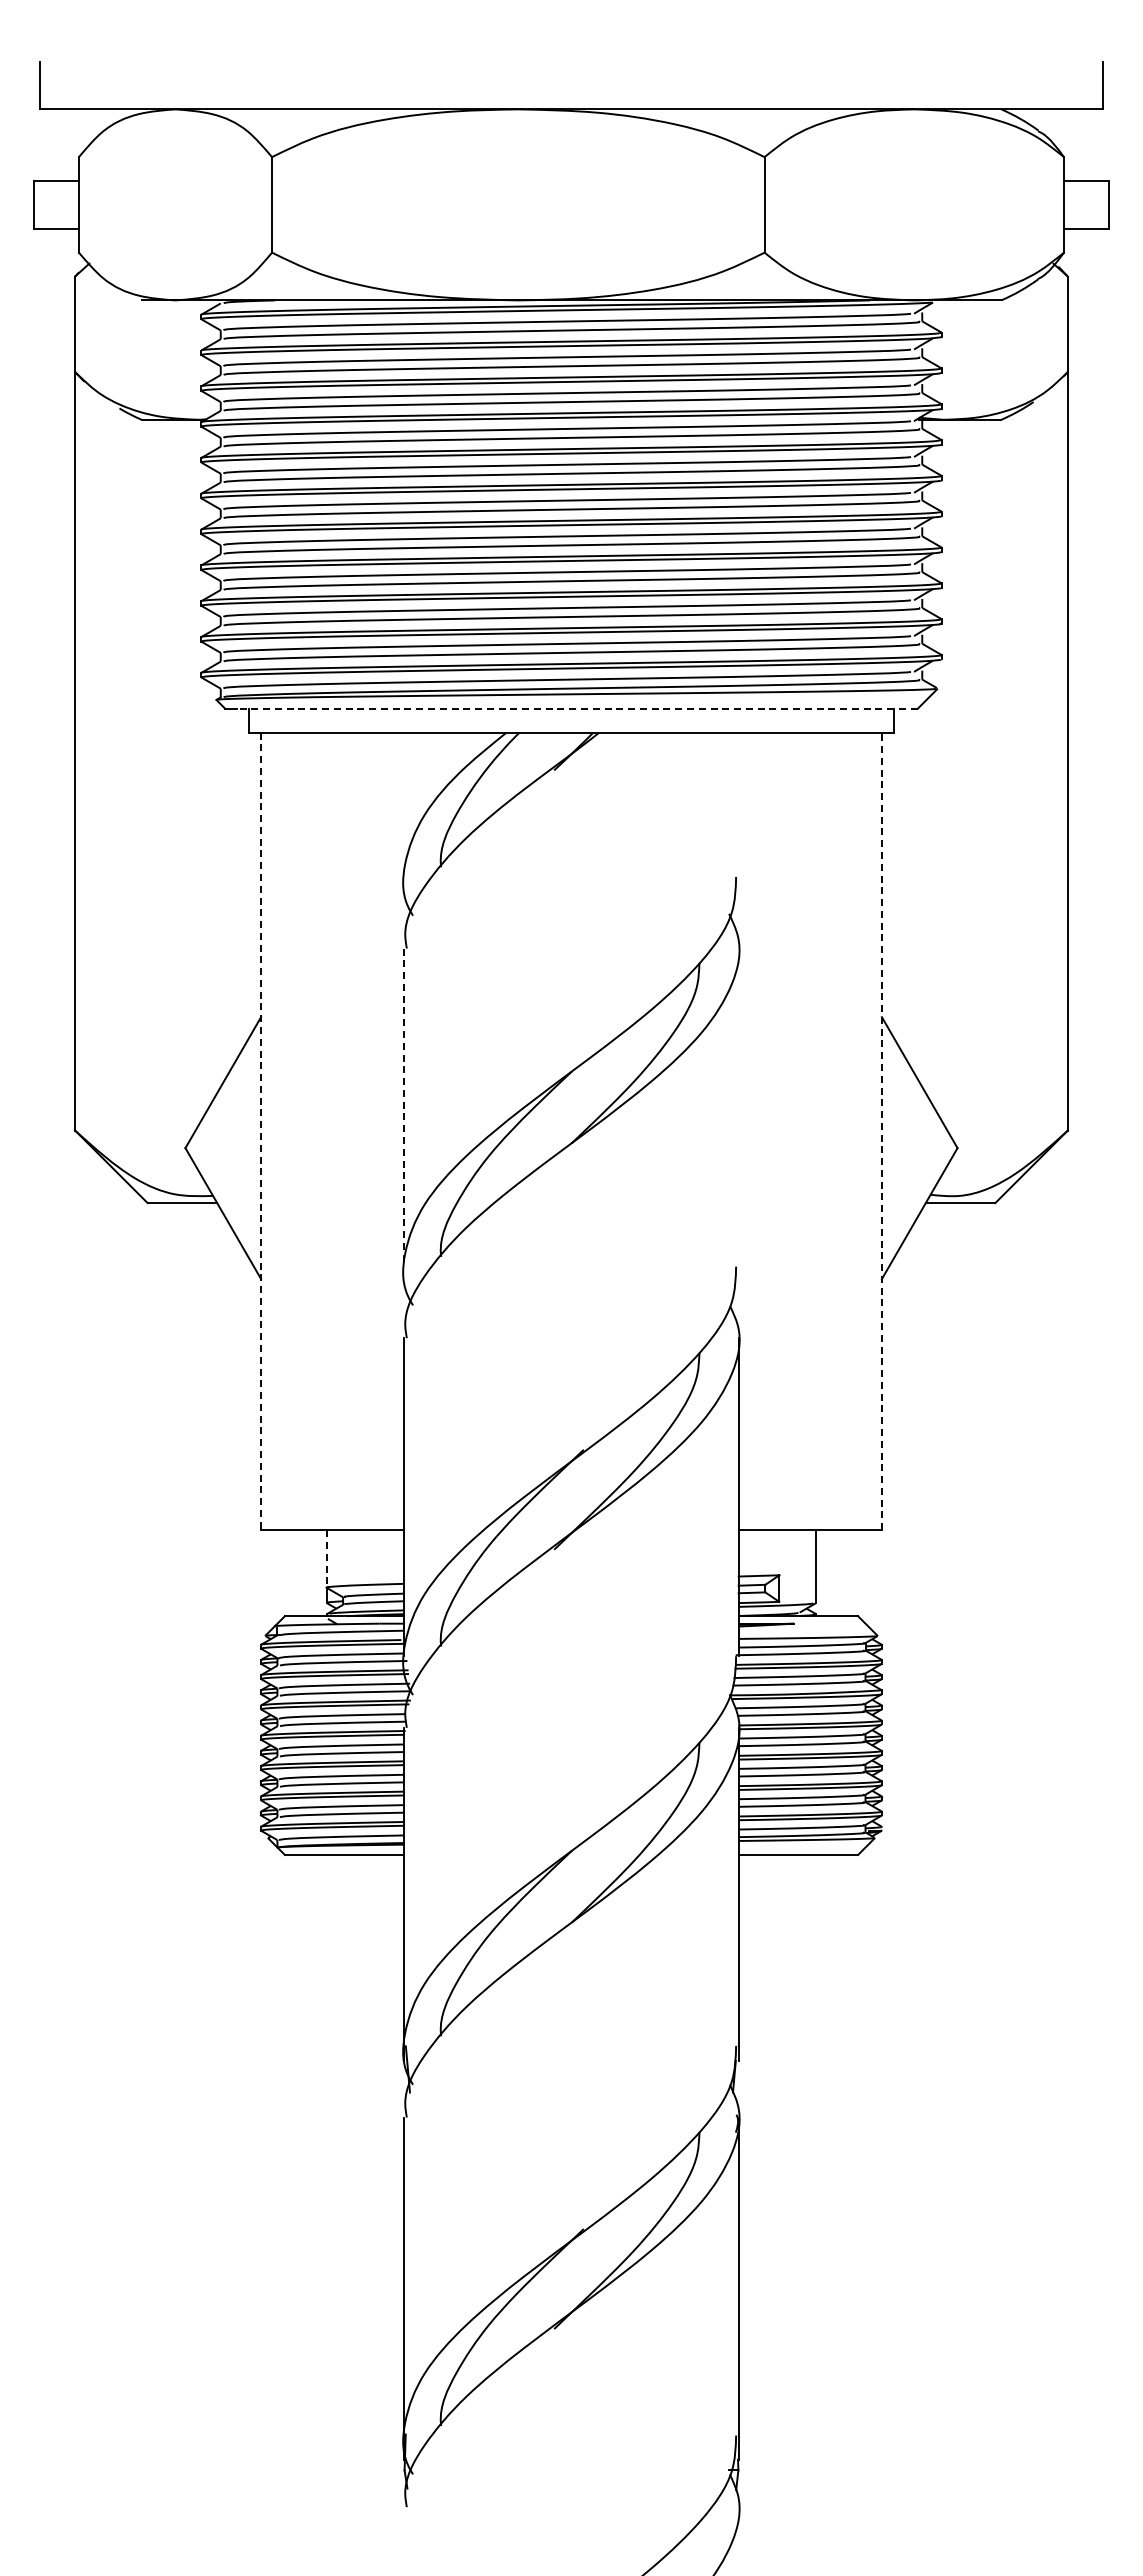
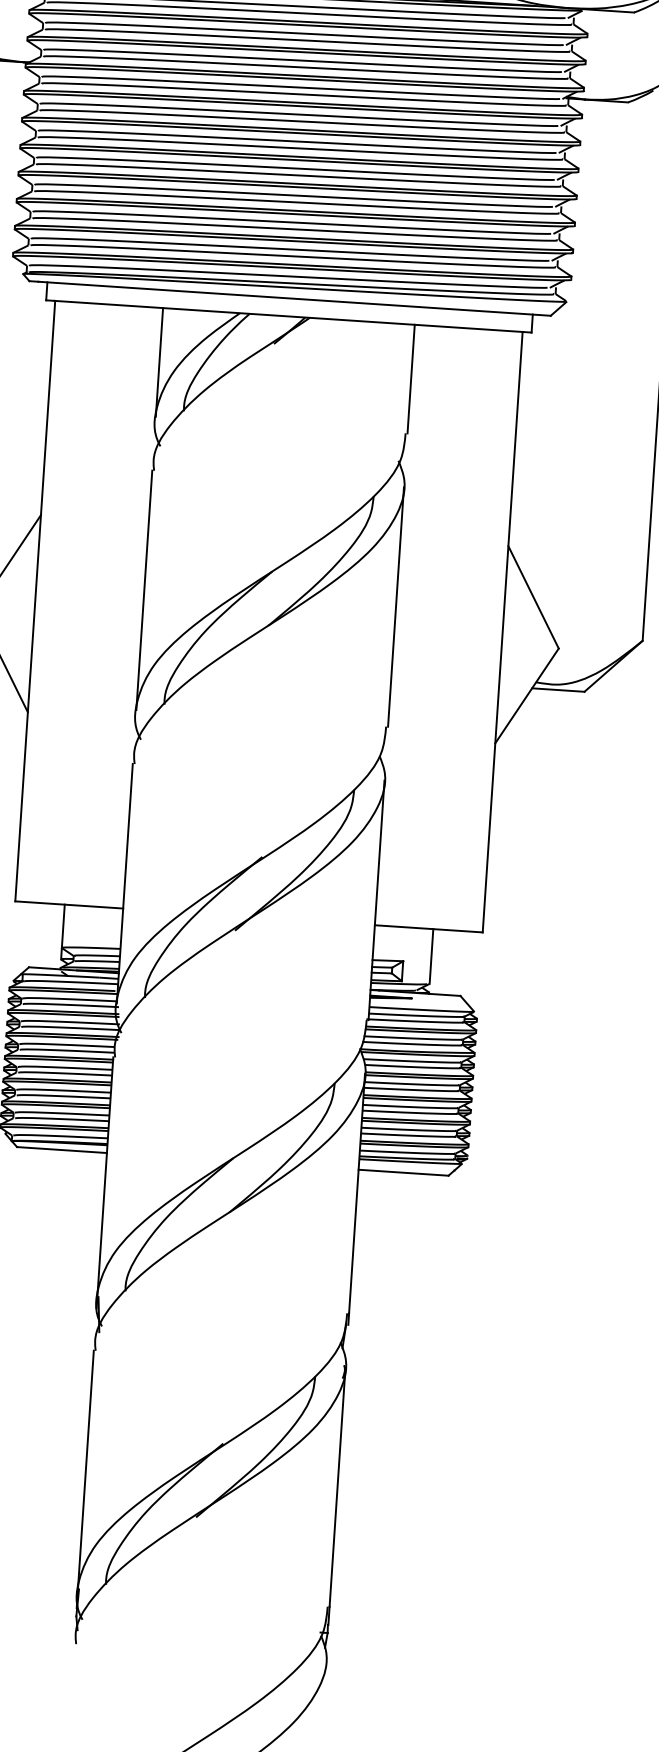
line: (576, 708) -> (293, 298), dashed -> solid
line: (404, 804) -> (159, 362), added
line: (738, 804) -> (411, 378), added
line: (404, 1107) -> (144, 590), dashed -> solid
line: (738, 1107) -> (395, 607), added
line: (261, 1131) -> (35, 601), dashed -> solid
line: (881, 1131) -> (502, 632), dashed -> solid
line: (326, 1558) -> (63, 925), dashed -> solid

